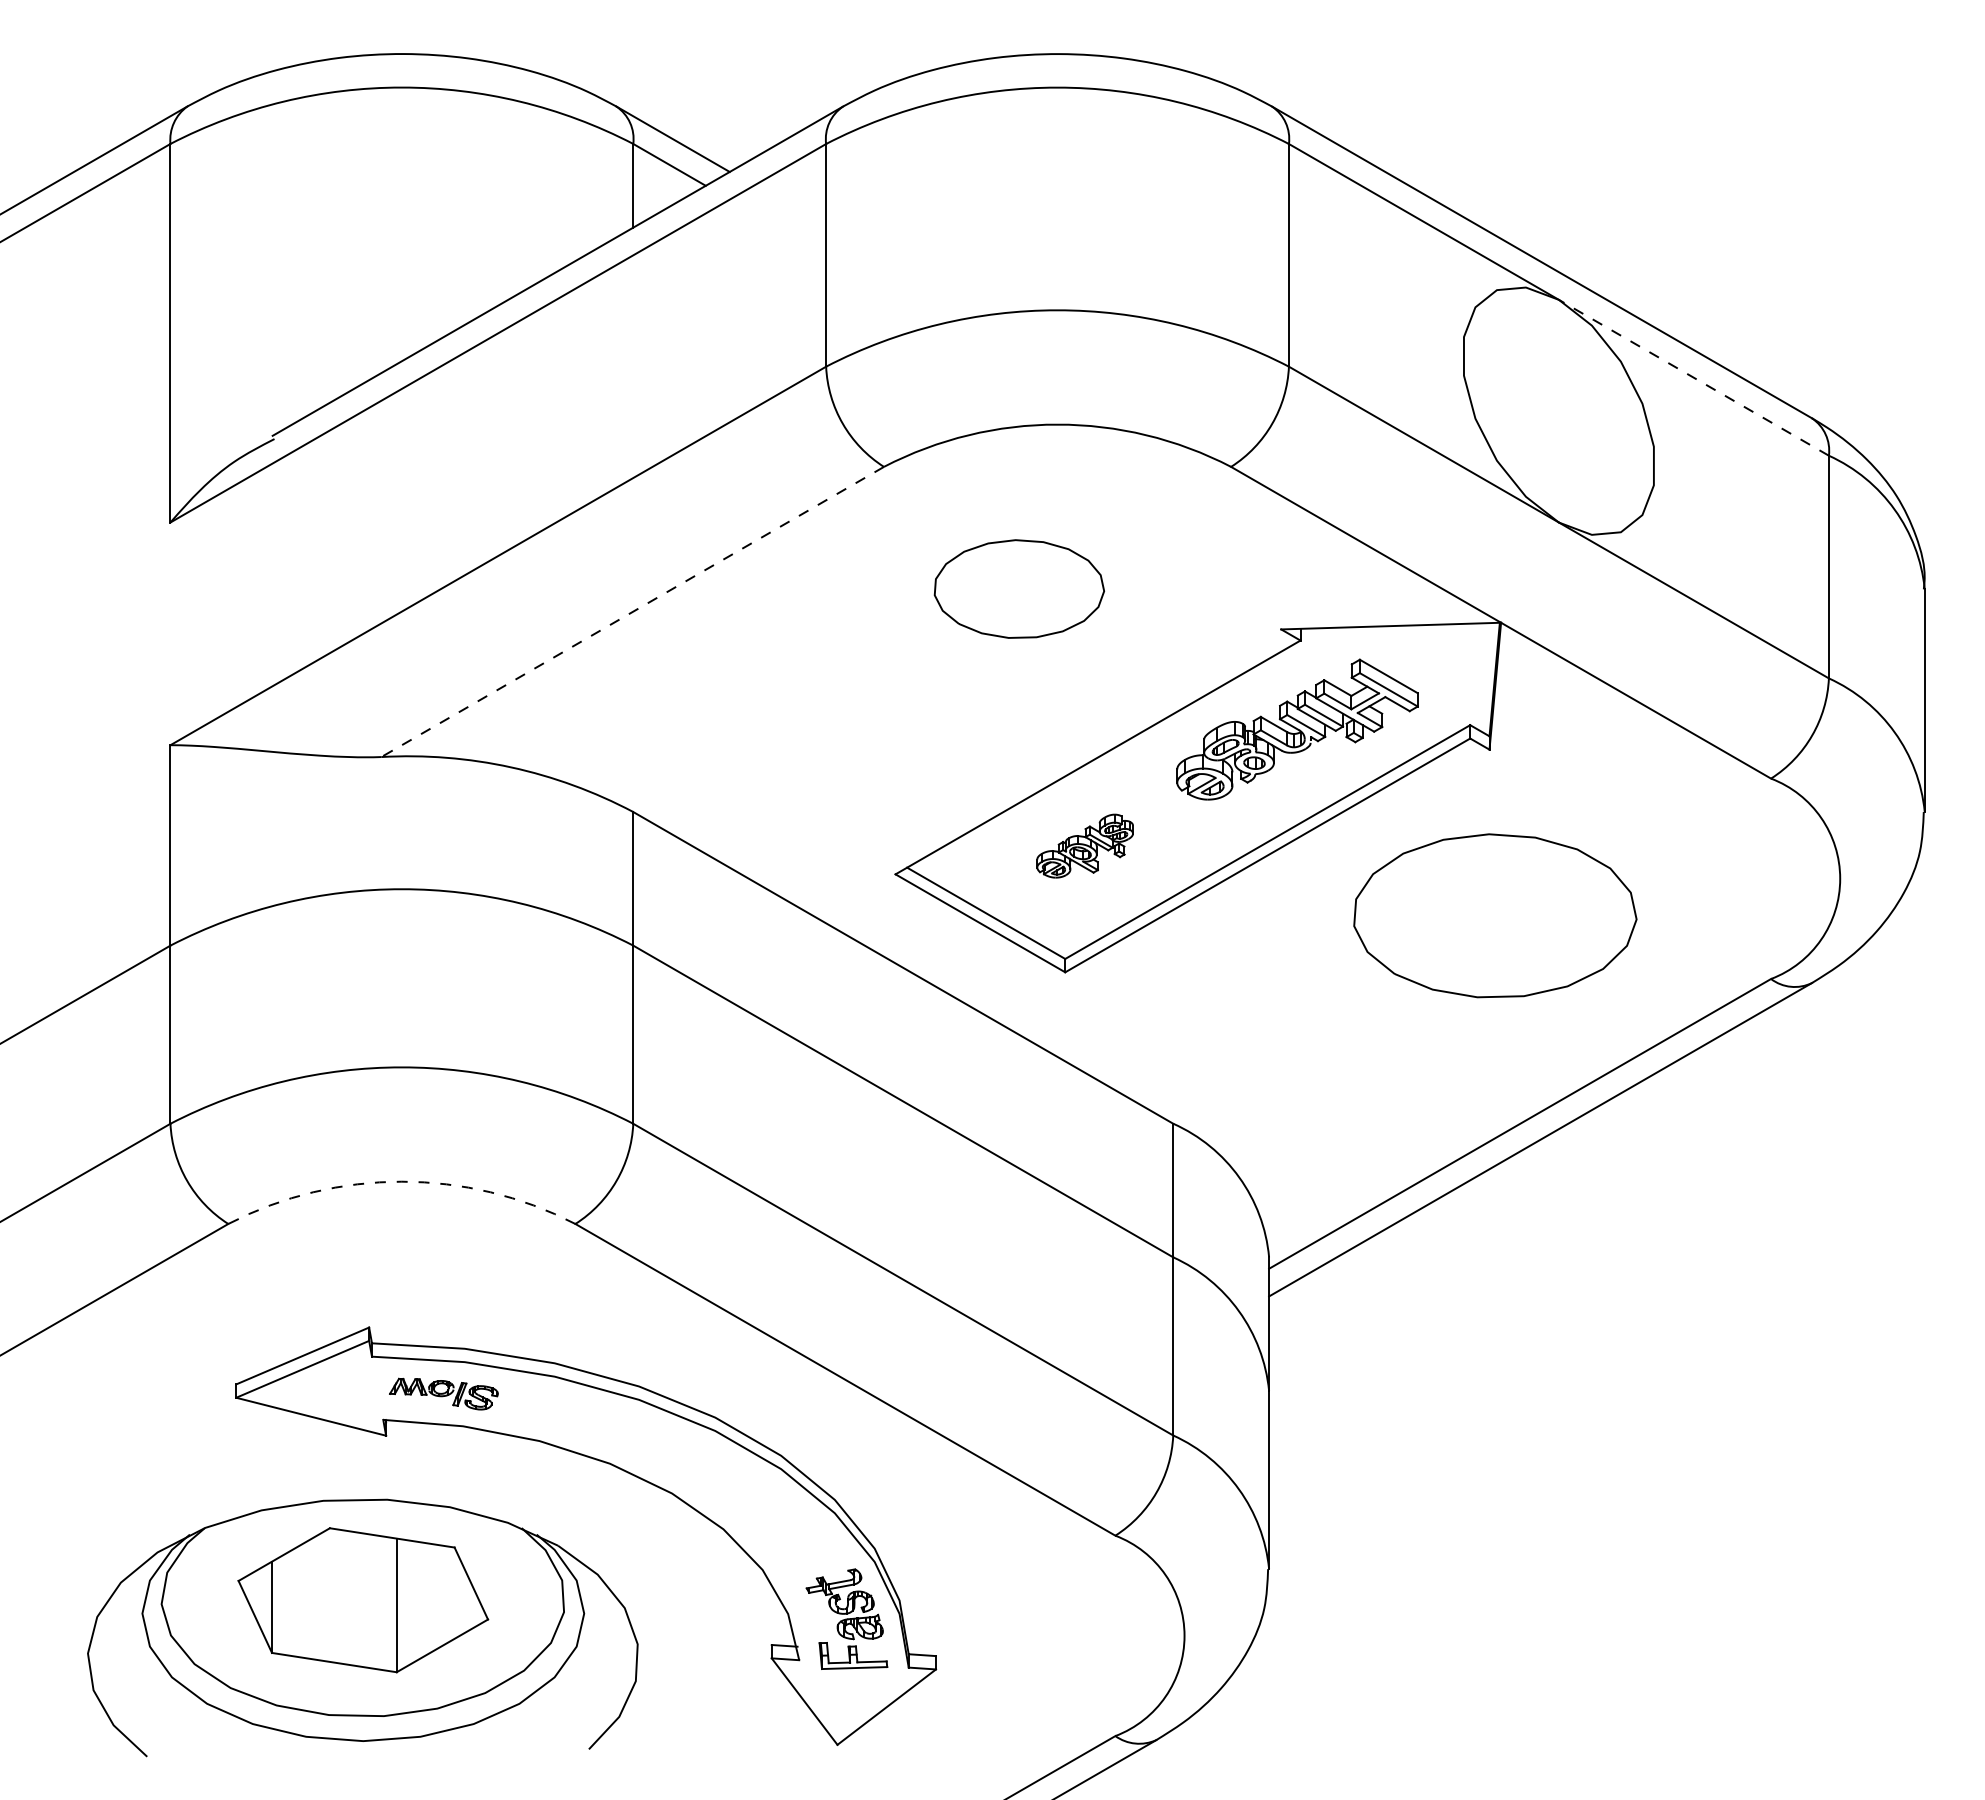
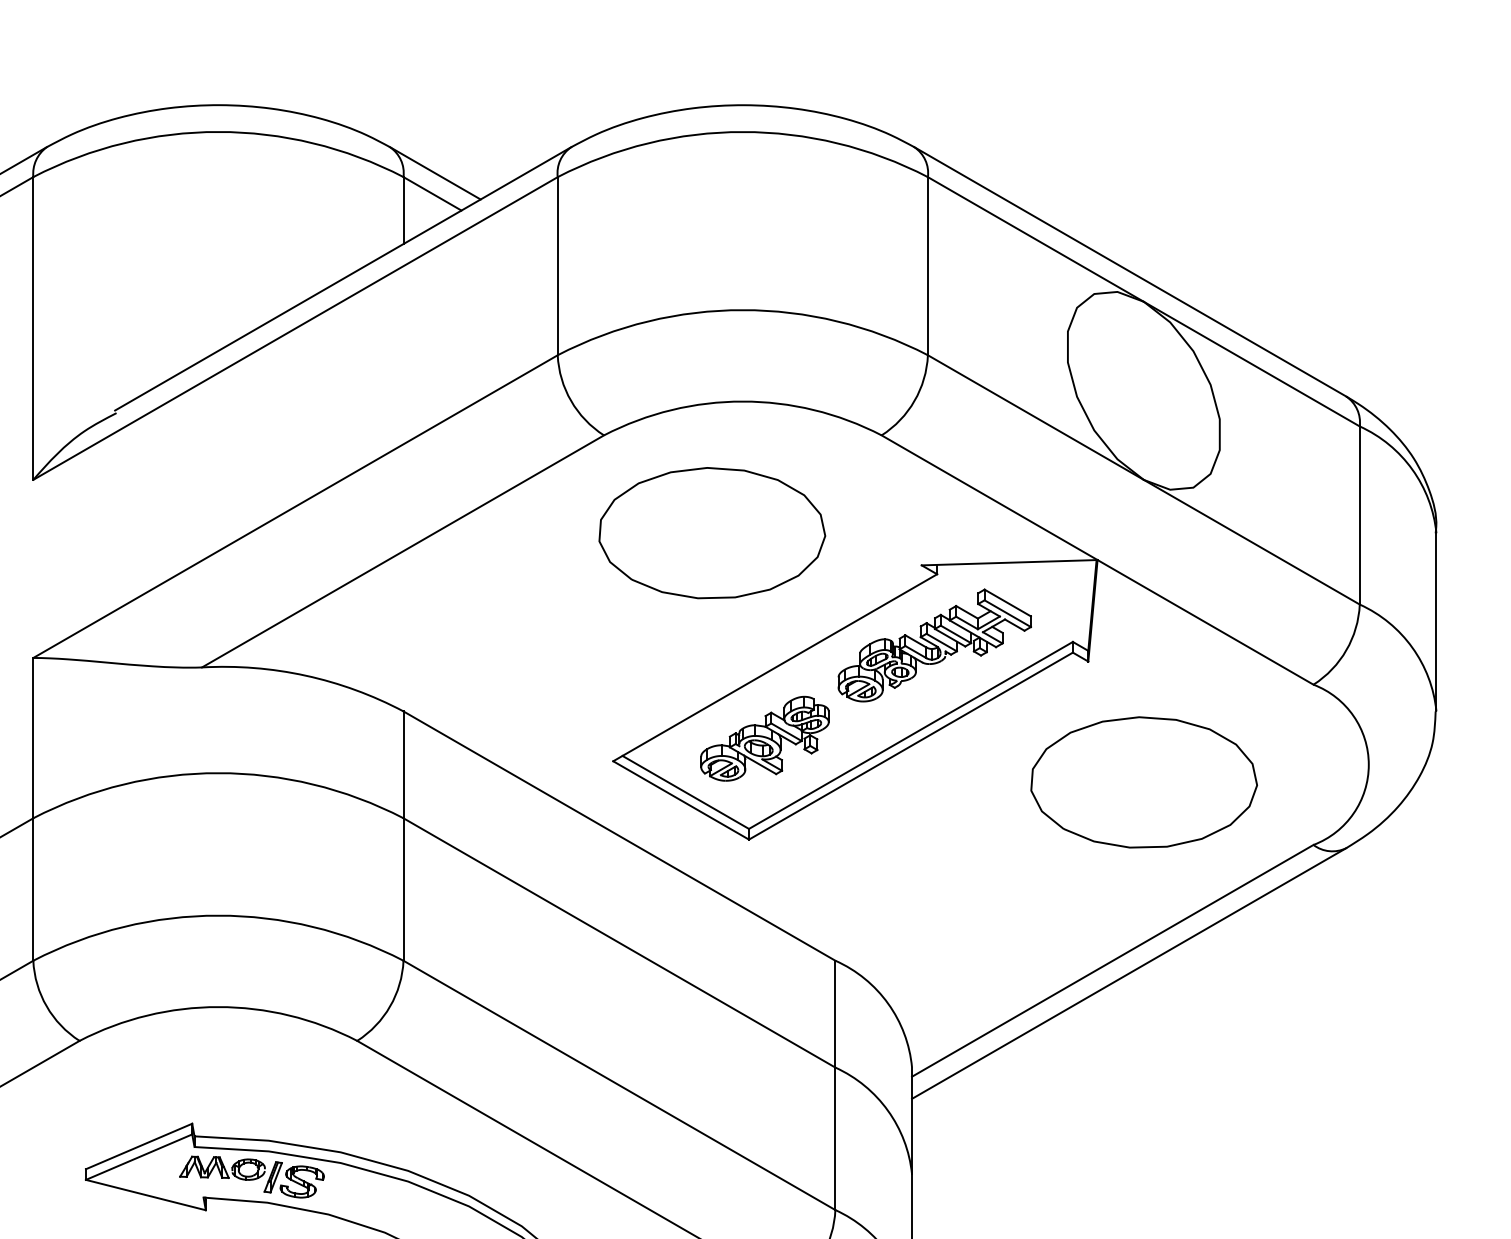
line: (1693, 377) -> (1251, 363), dashed -> solid
part: (1019, 588) -> (712, 532), size x1.67
line: (632, 612) -> (402, 551), dashed -> solid
part: (1084, 845) -> (764, 738), size x1.67
part: (1495, 915) -> (1144, 782), moved
arc: (401, 1181) -> (218, 1006), dashed -> solid
part: (443, 1393) -> (251, 1176), size x1.67

